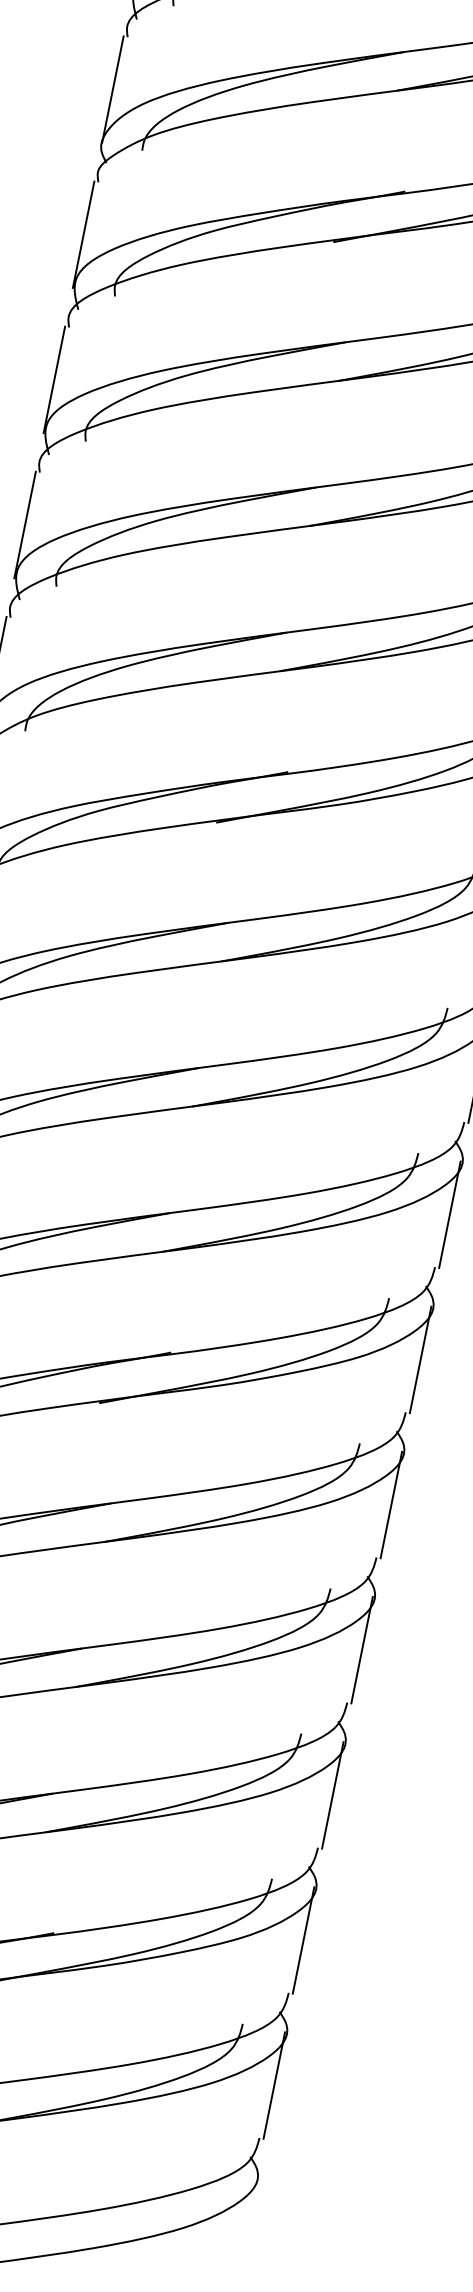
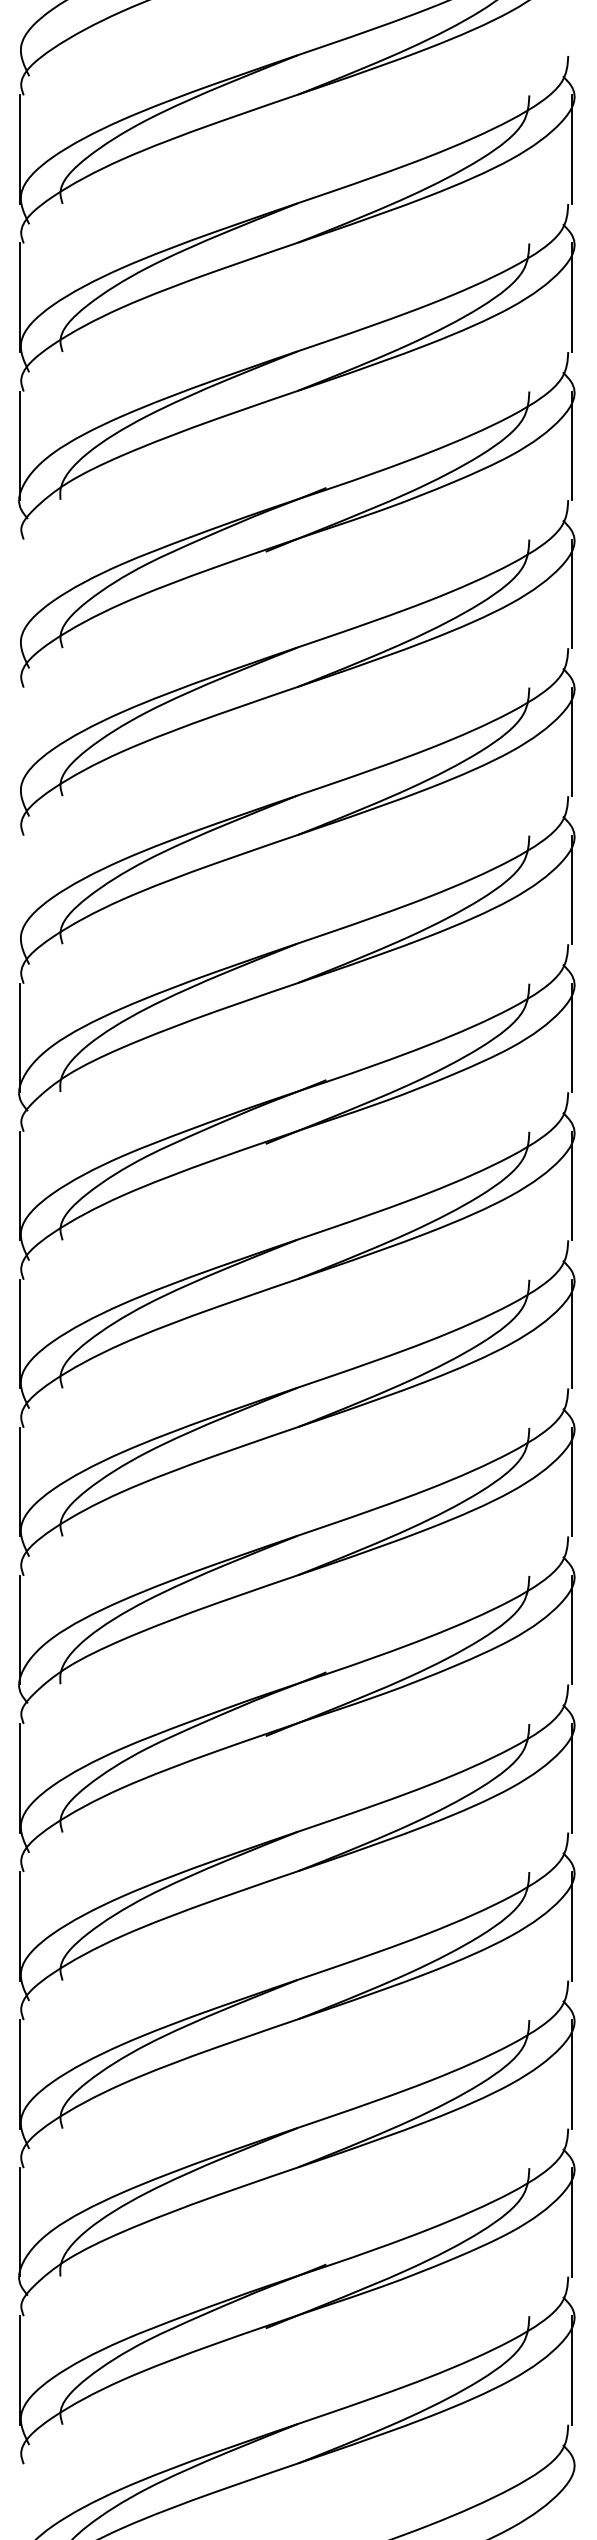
line: (83, 234) -> (19, 593), removed
line: (54, 379) -> (19, 741), removed
line: (25, 524) -> (19, 889), removed

